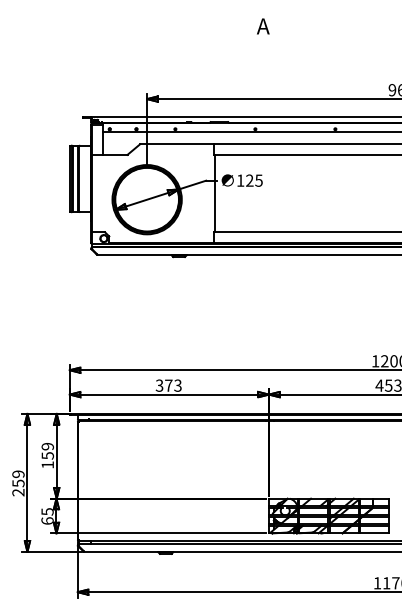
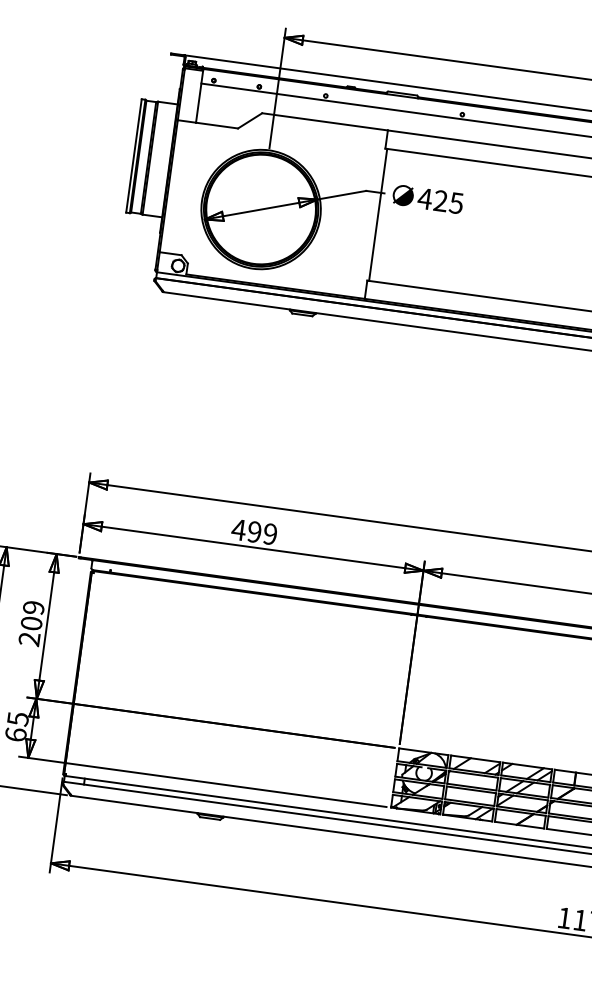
text: (240, 180) -> (424, 198), 125 -> 425
text: (168, 385) -> (254, 531), 373 -> 499
text: (47, 460) -> (30, 631), 159 -> 209

